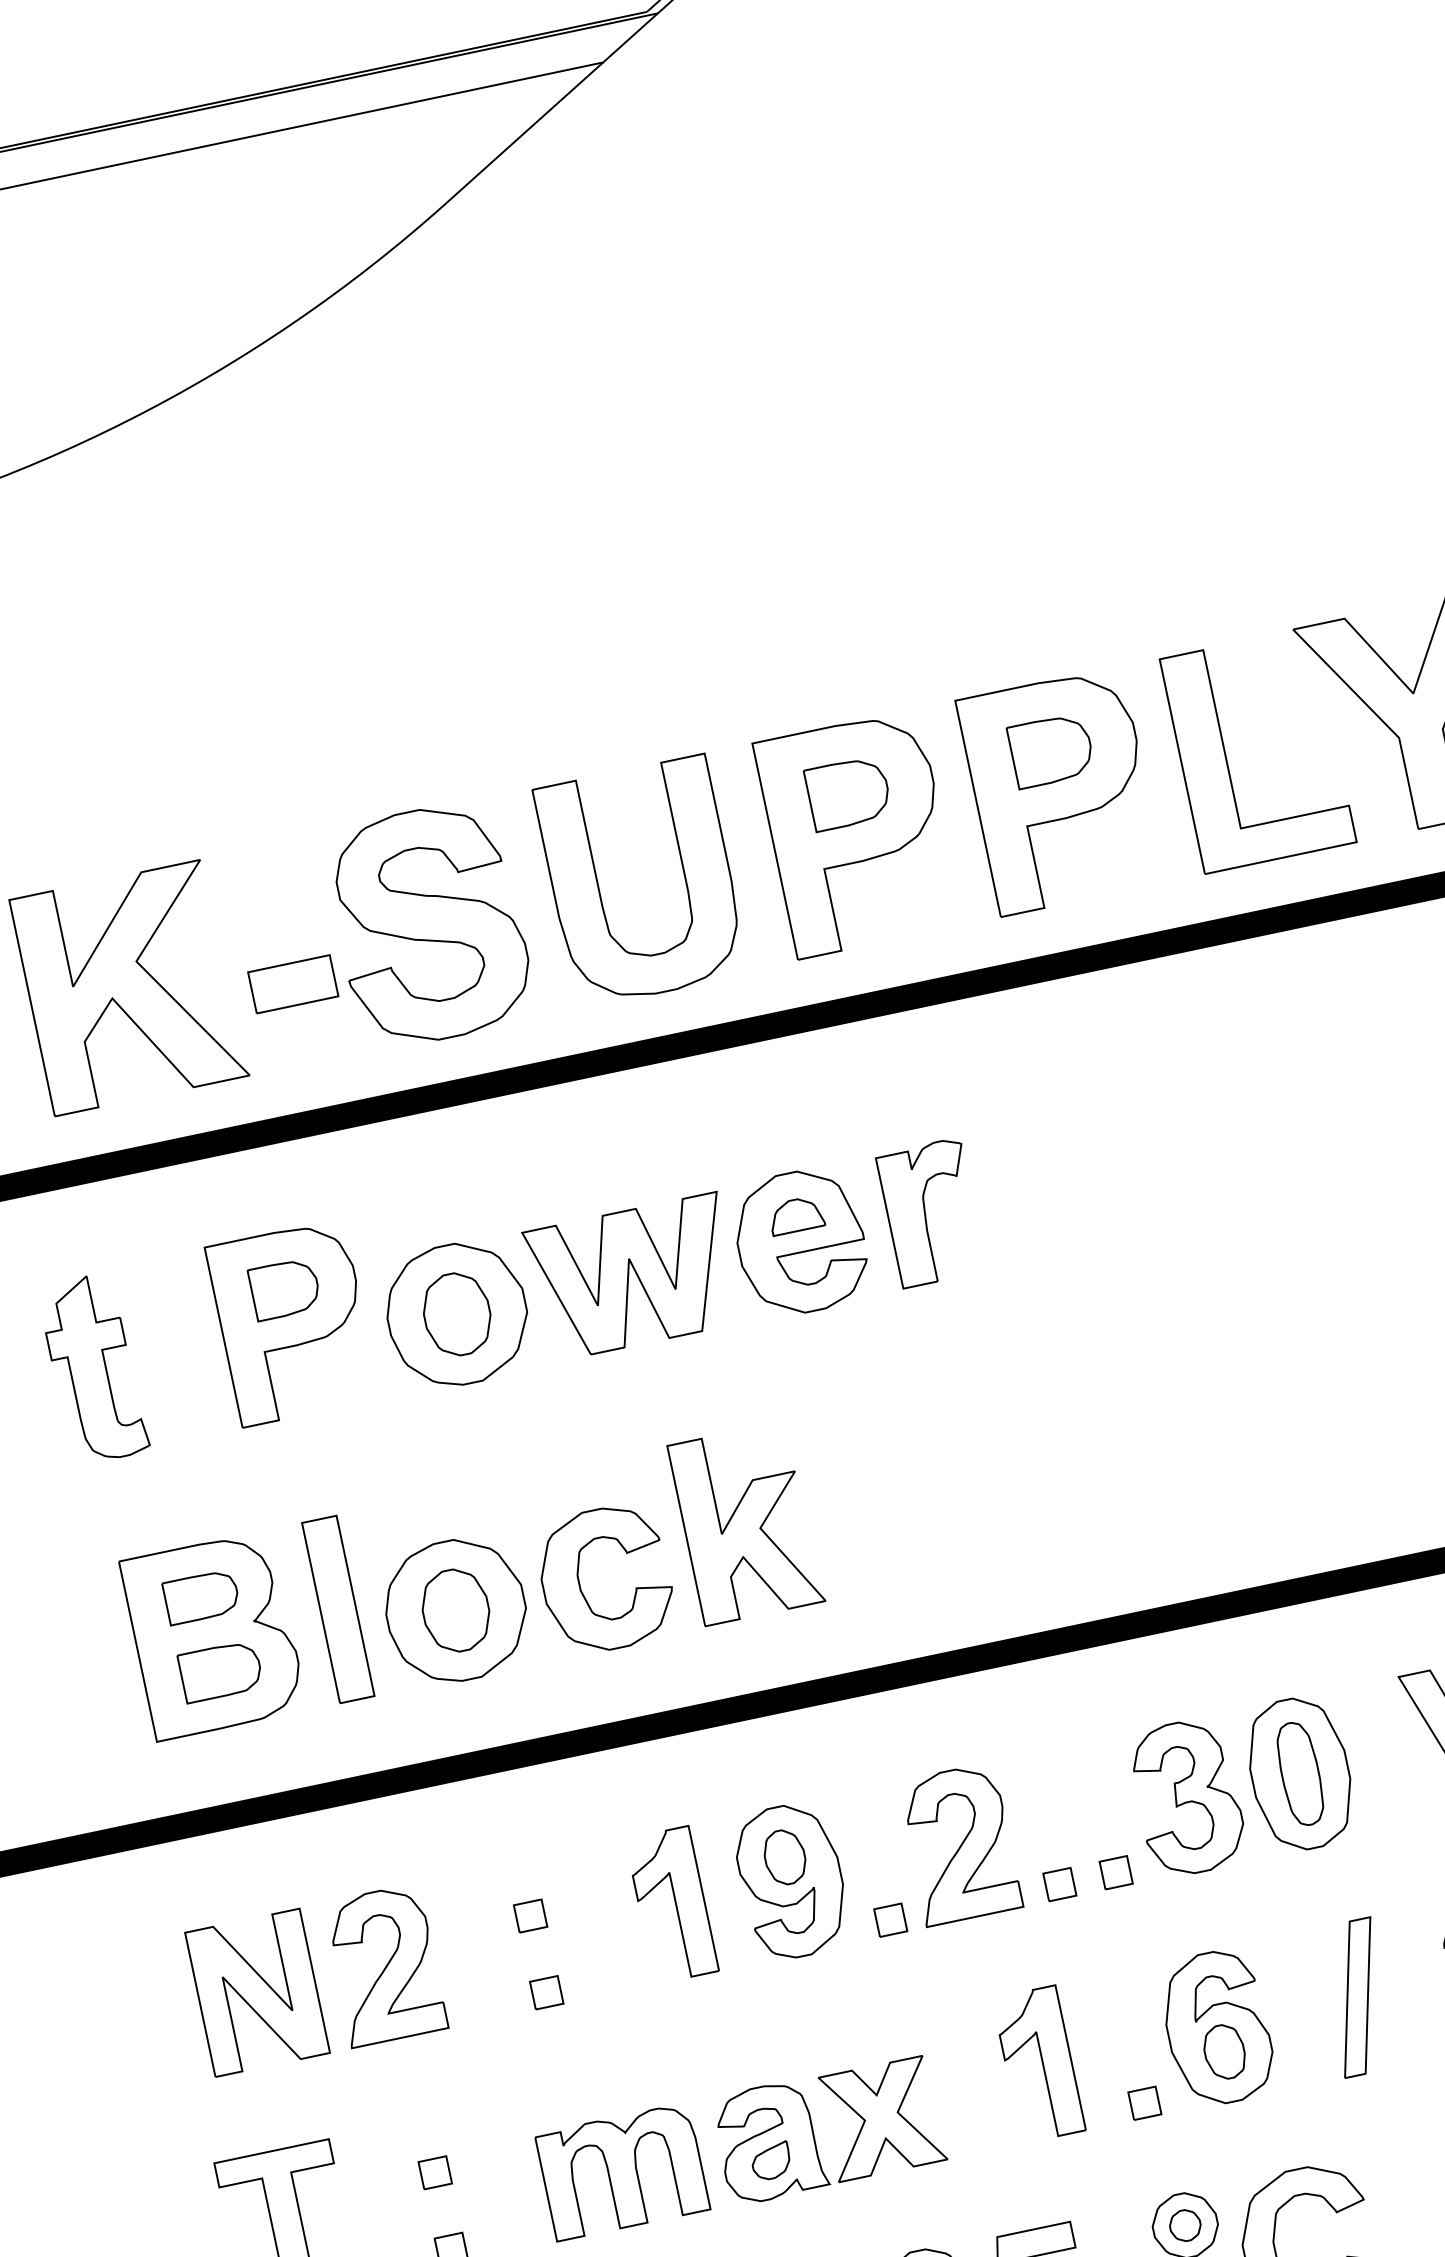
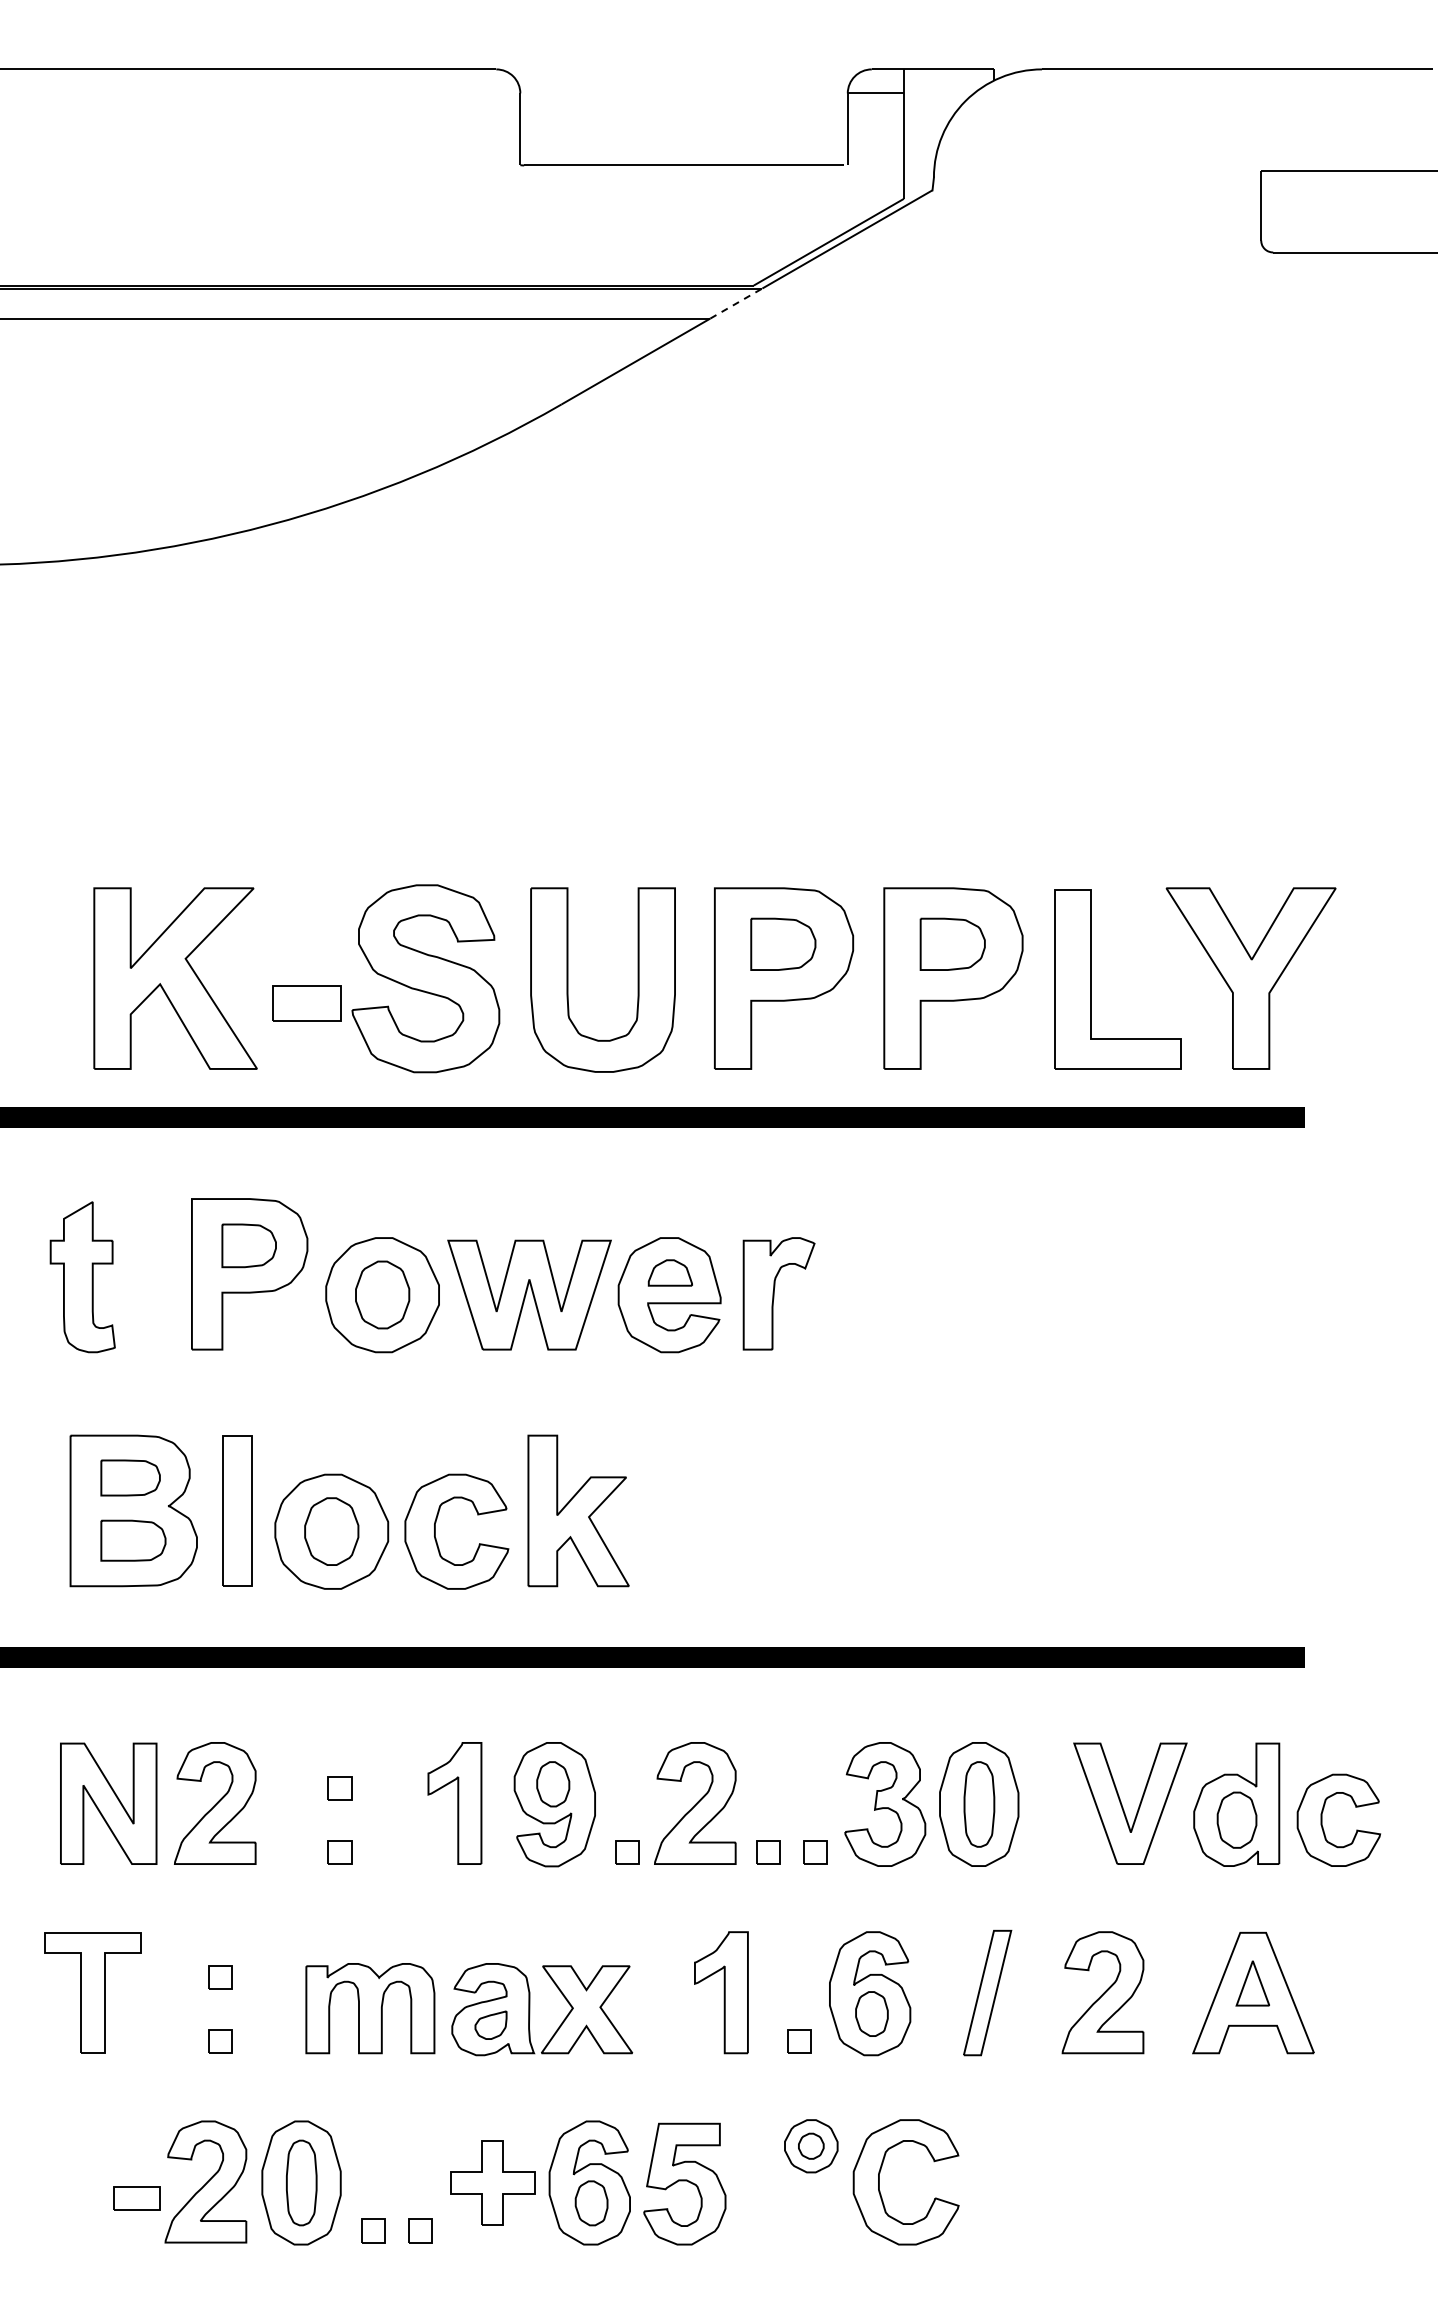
line: (630, 37) -> (736, 303), solid -> dashed

